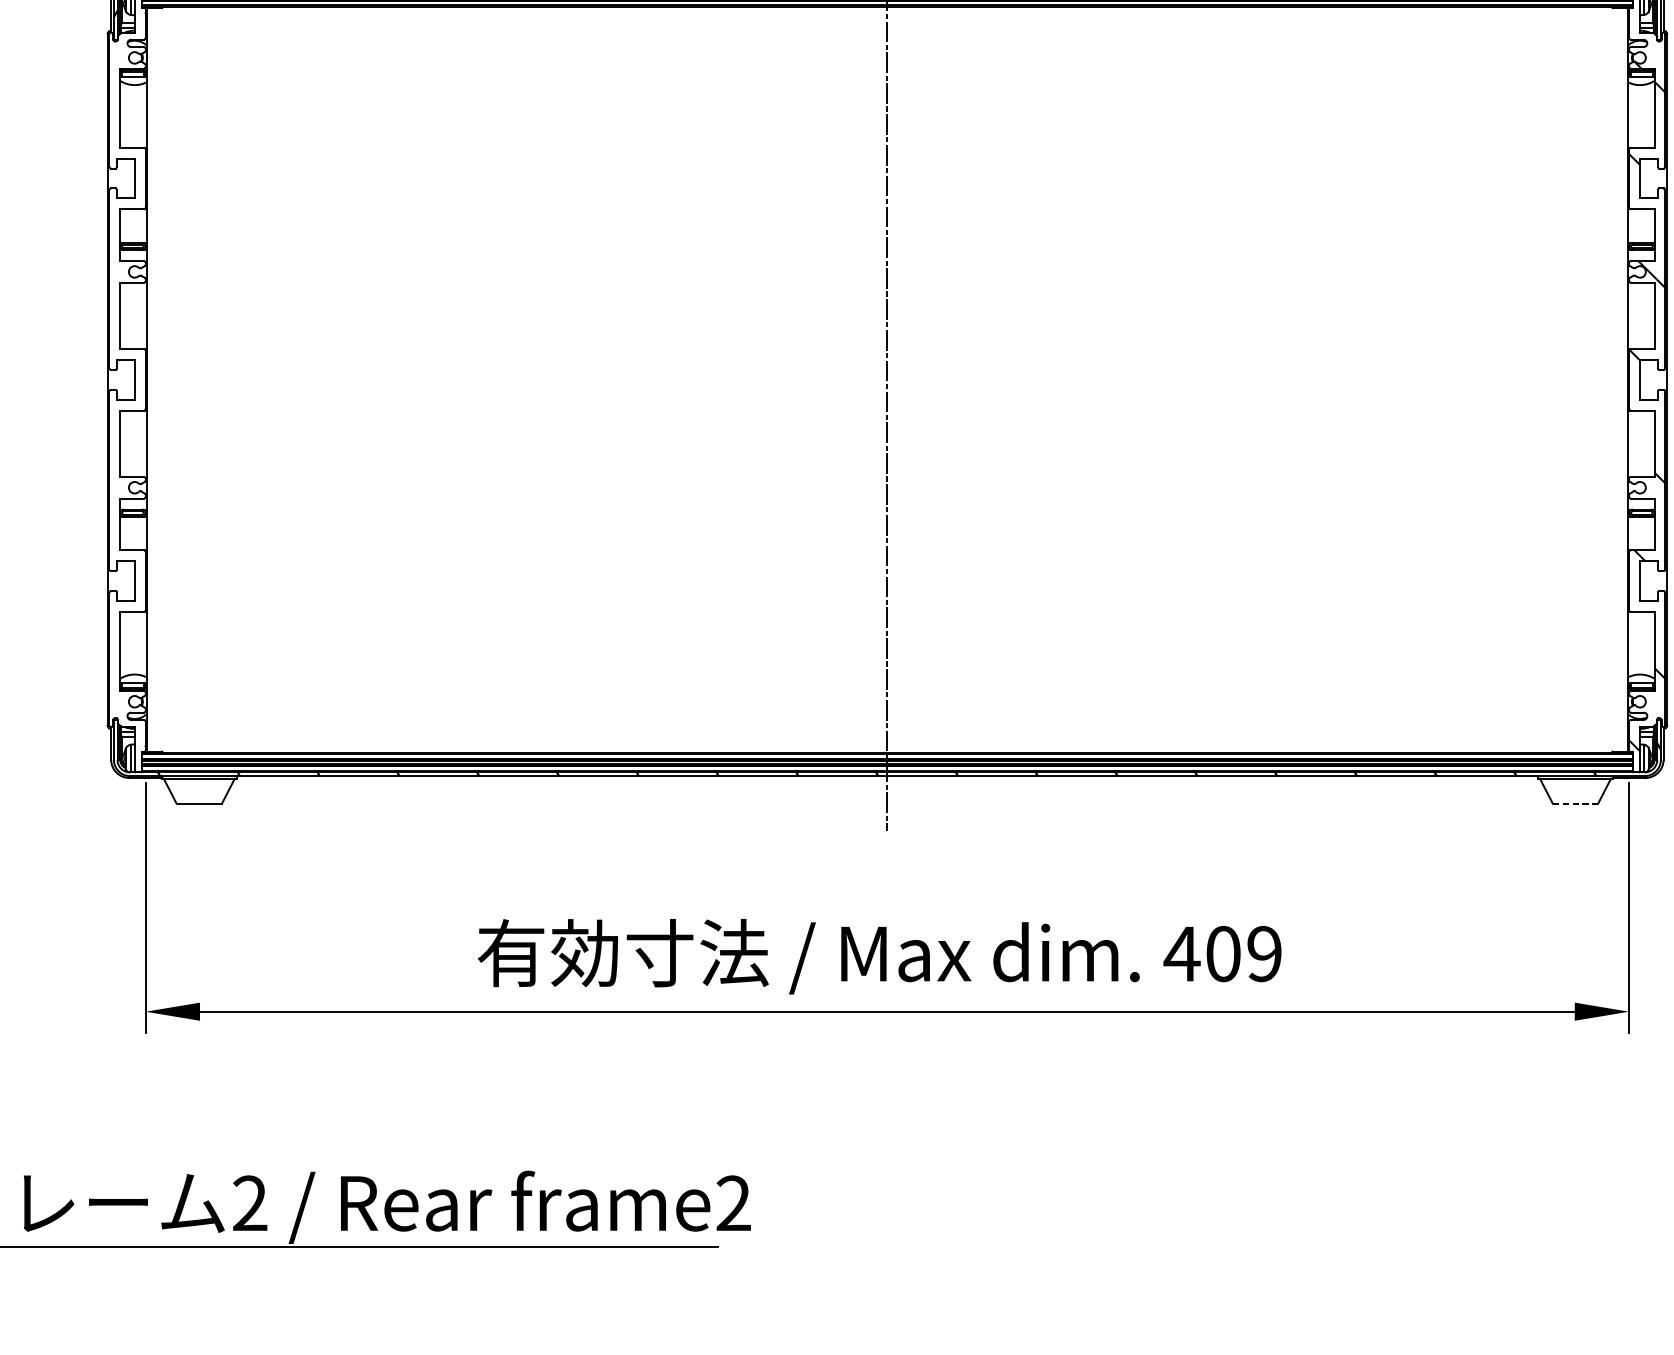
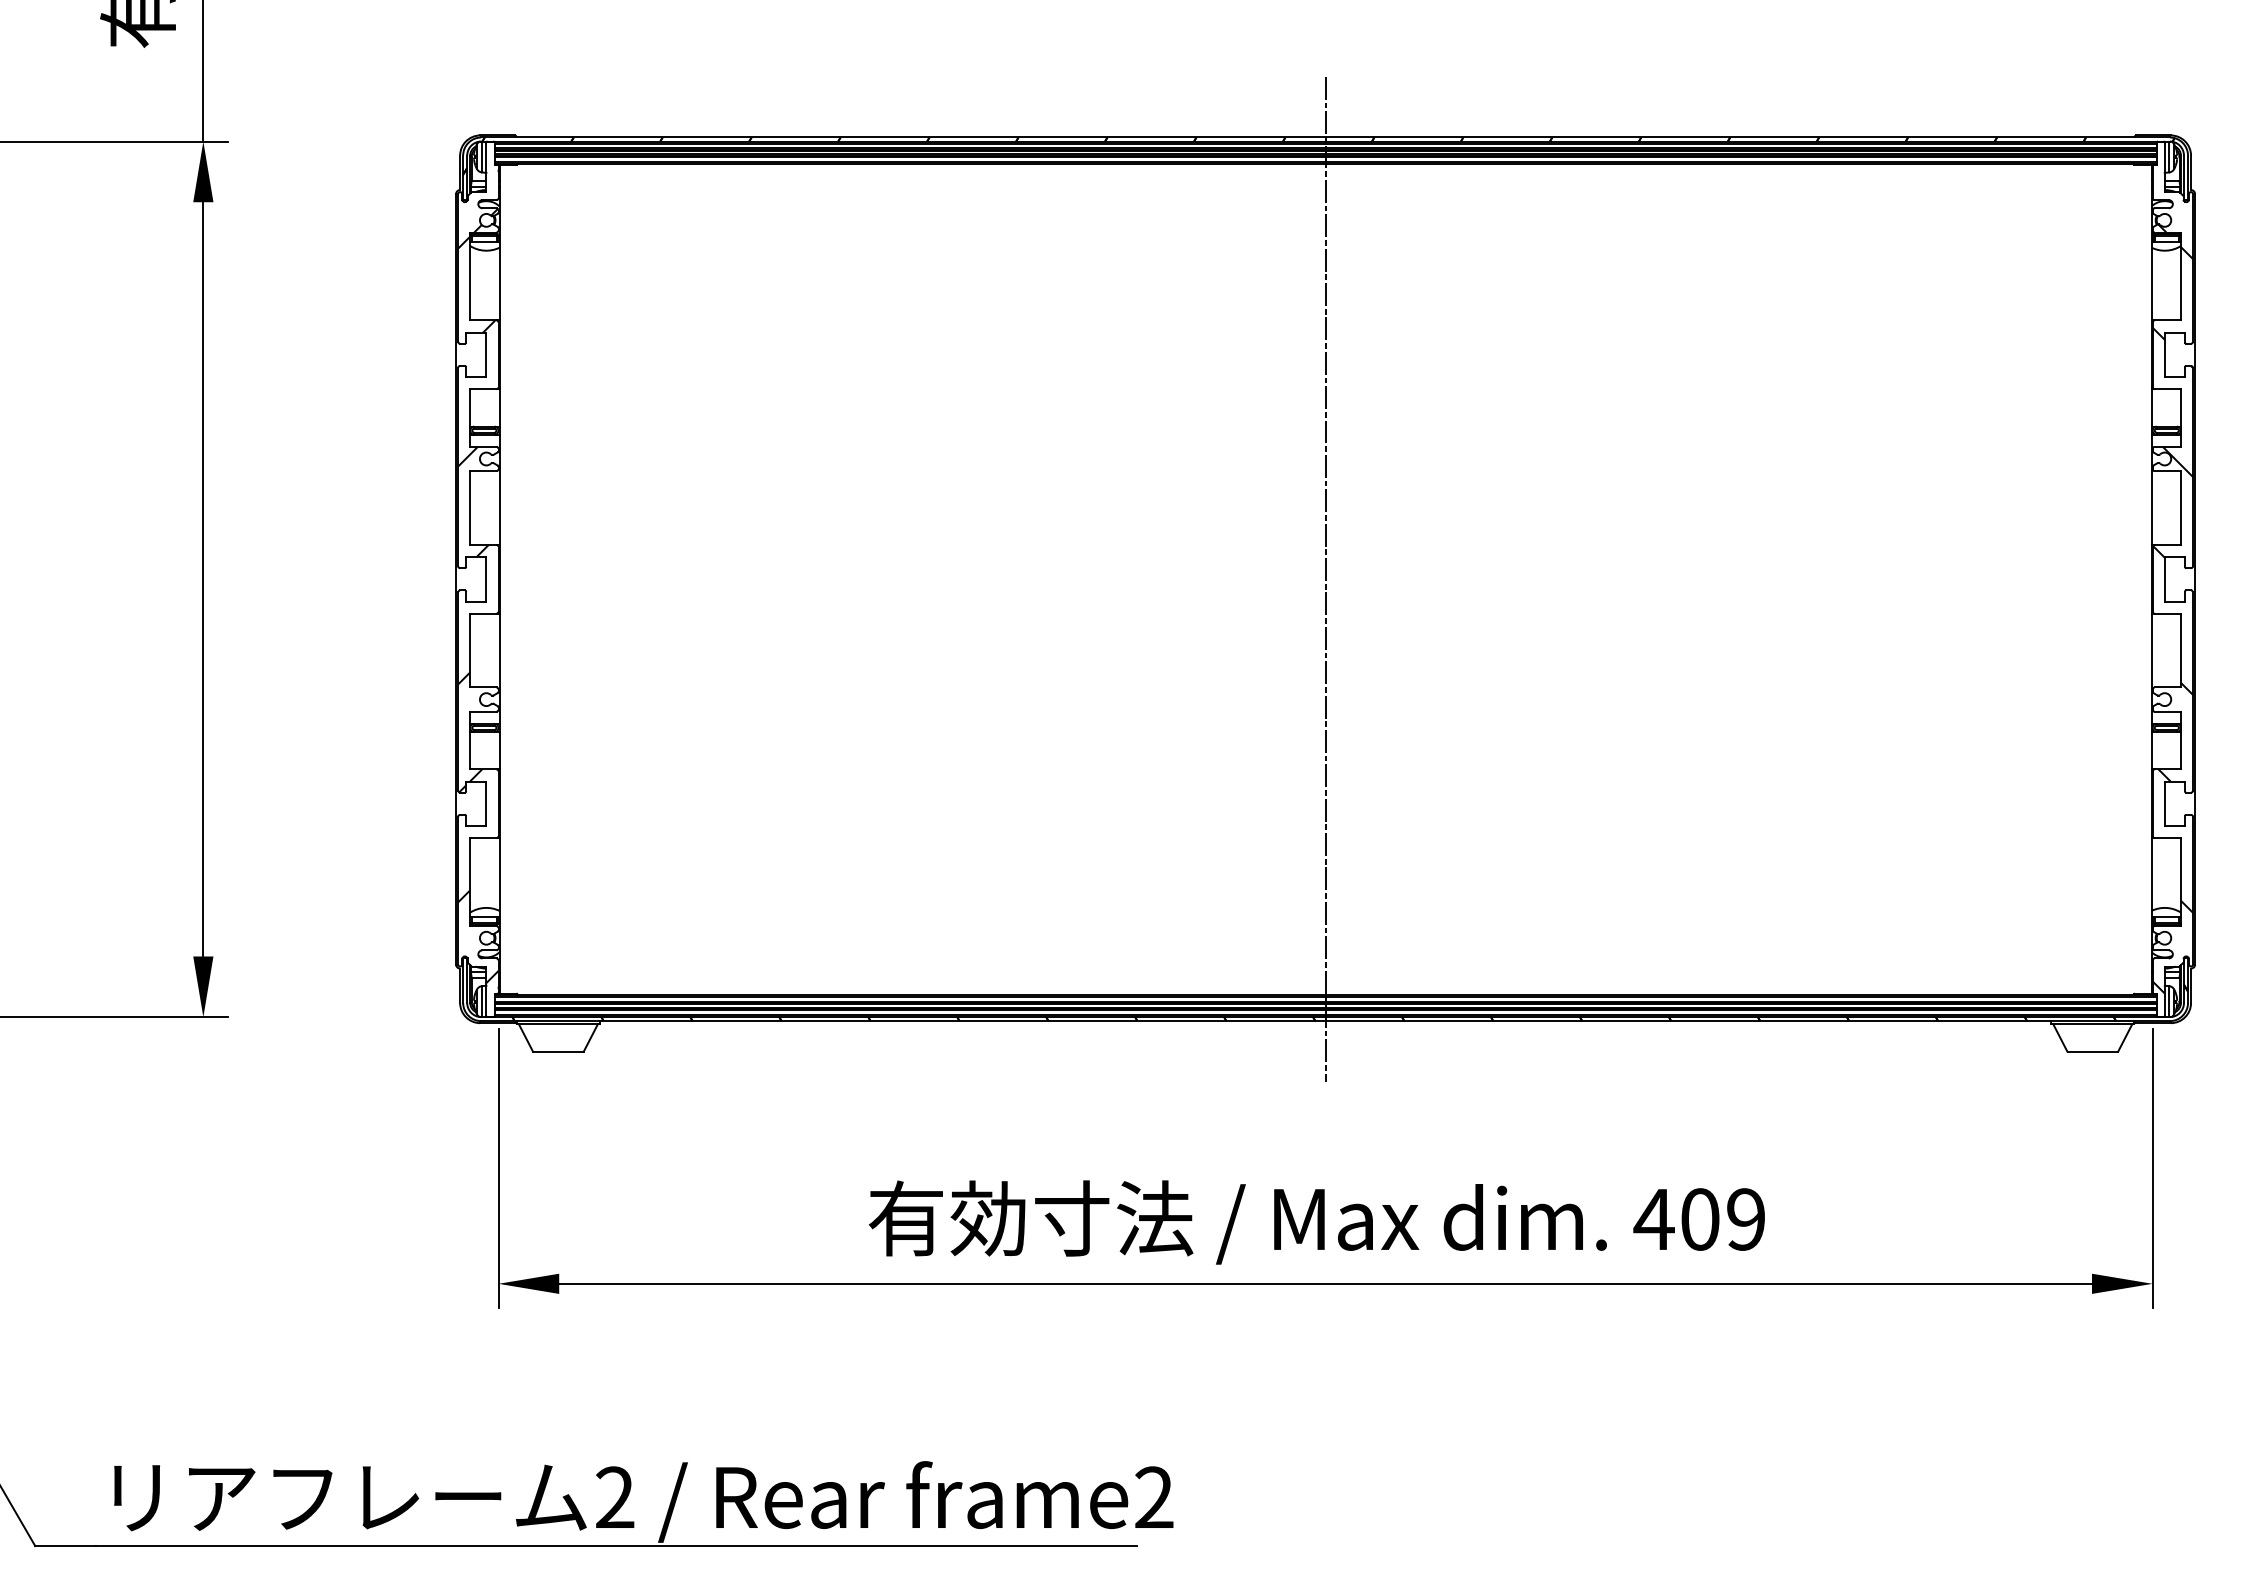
hatch: (127, 394) -> (478, 595), added
line: (1576, 803) -> (2093, 1051), dashed -> solid

